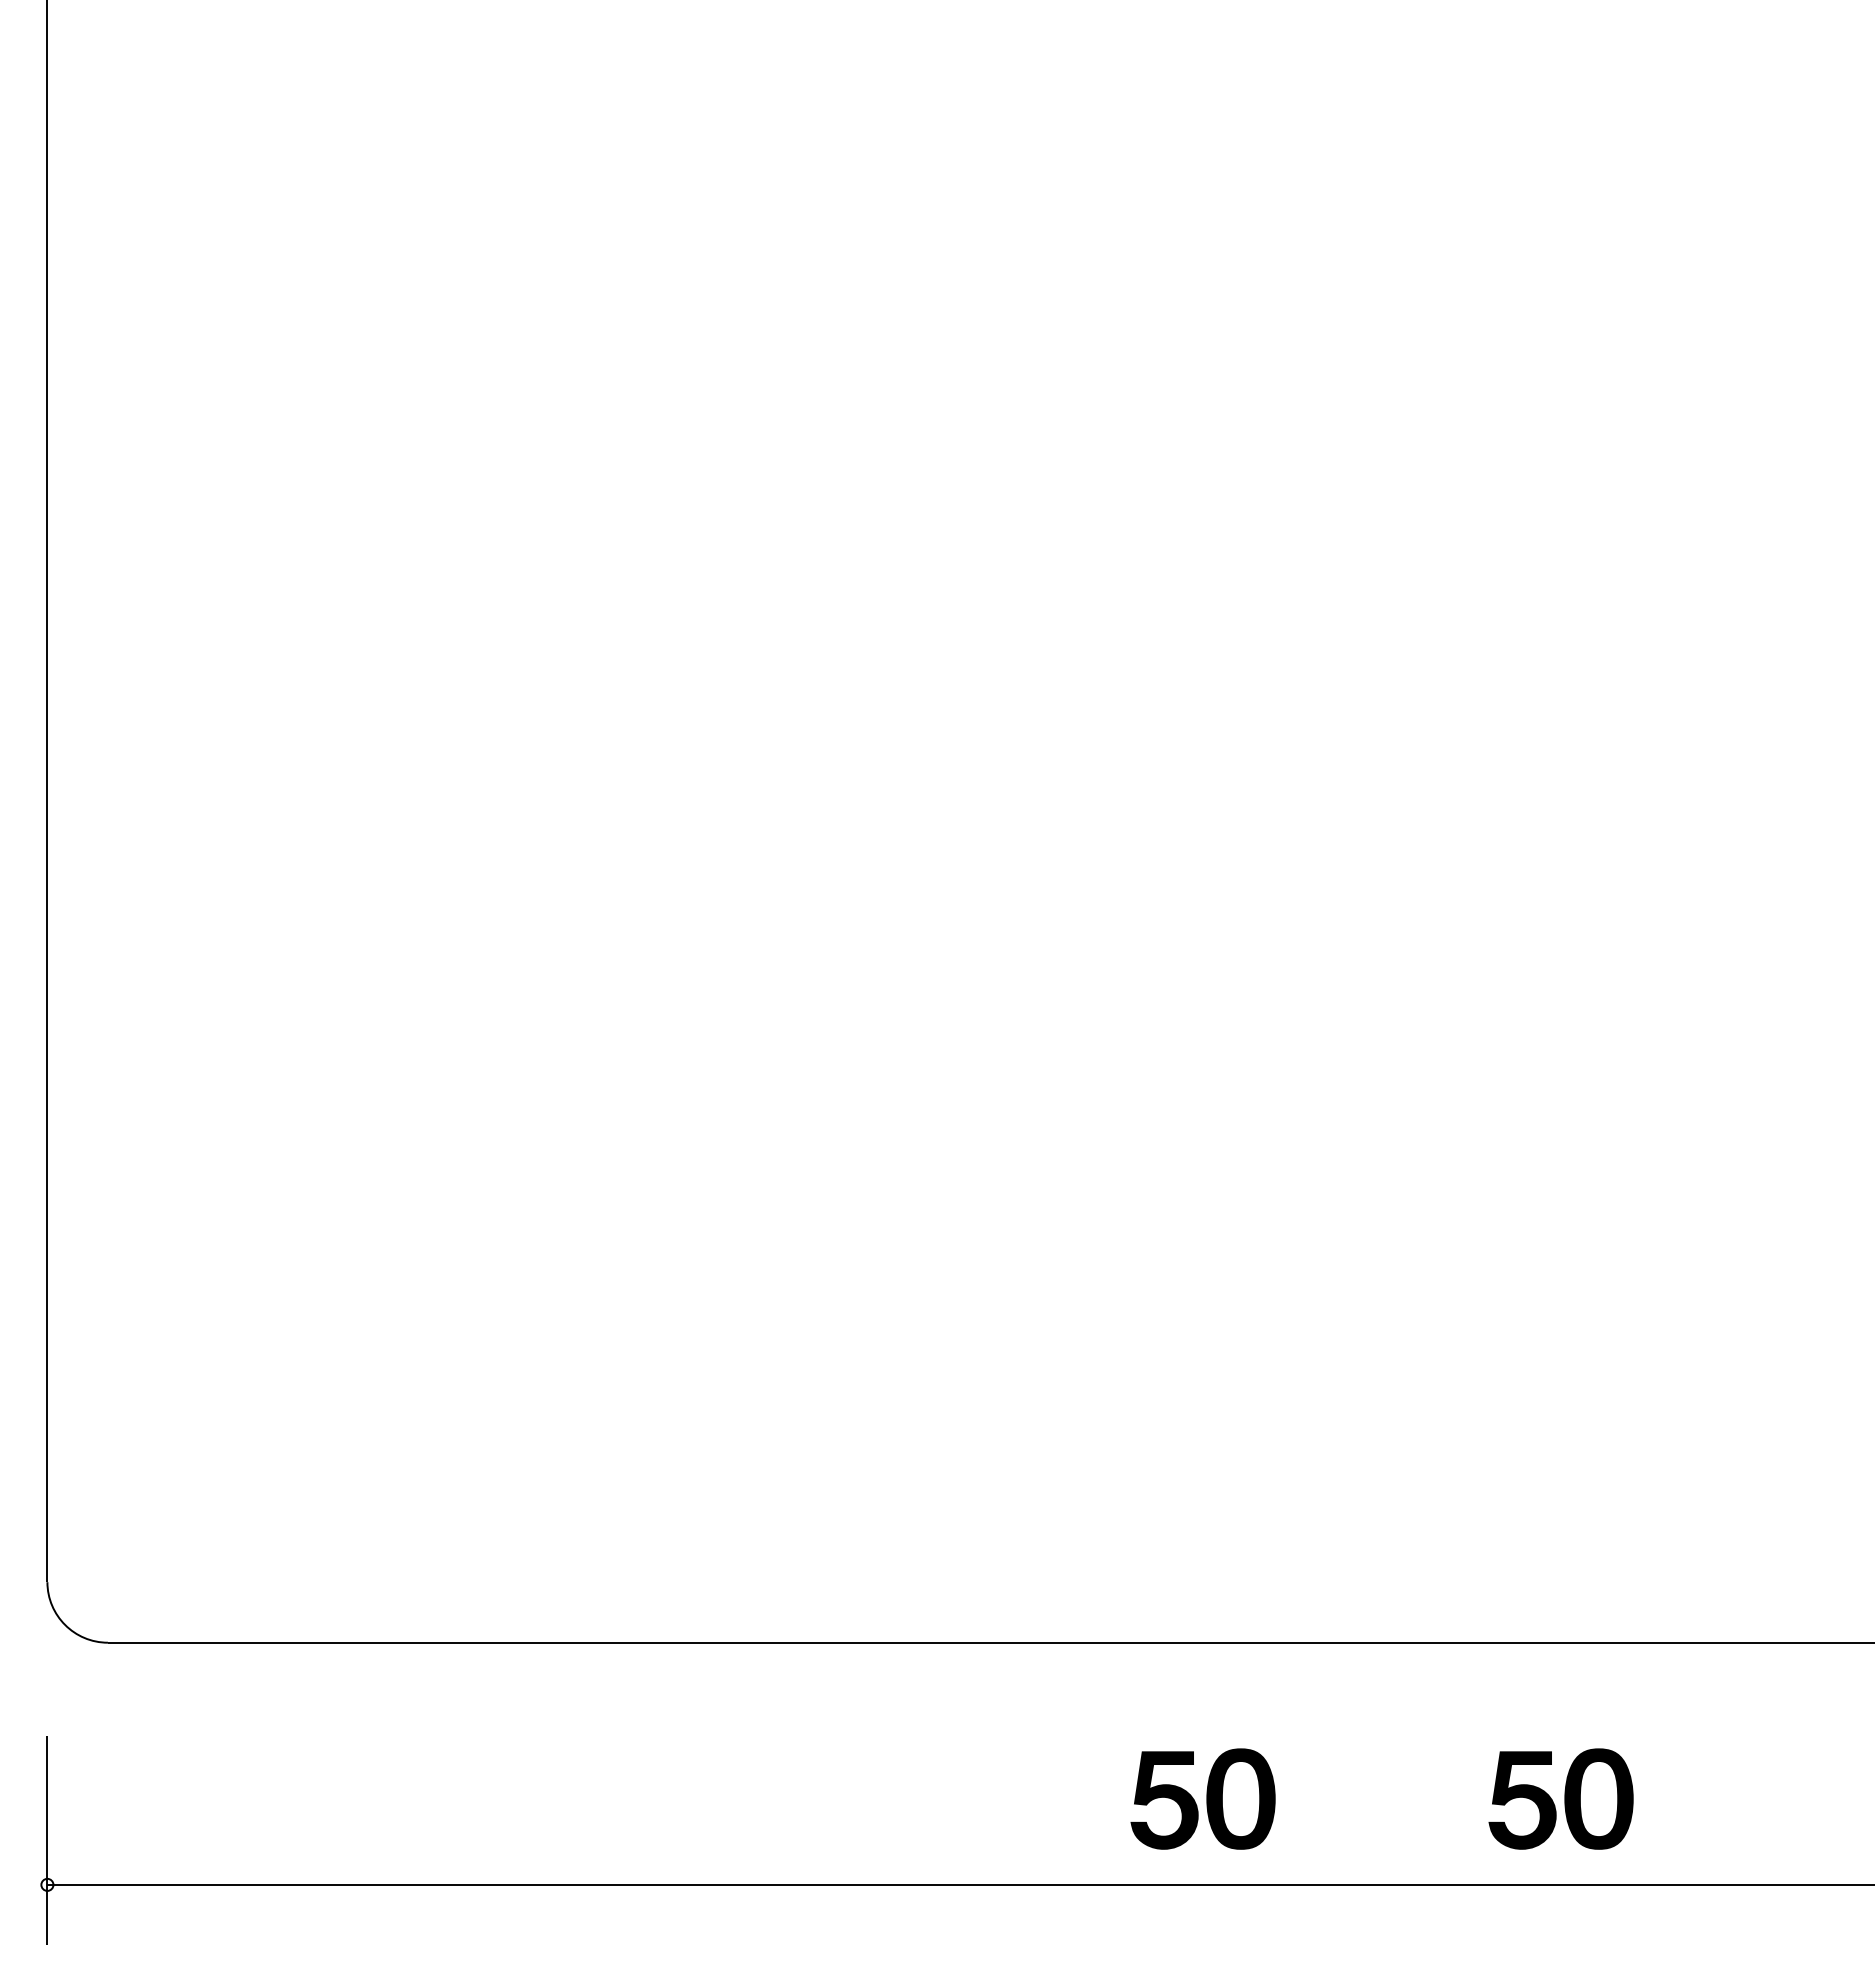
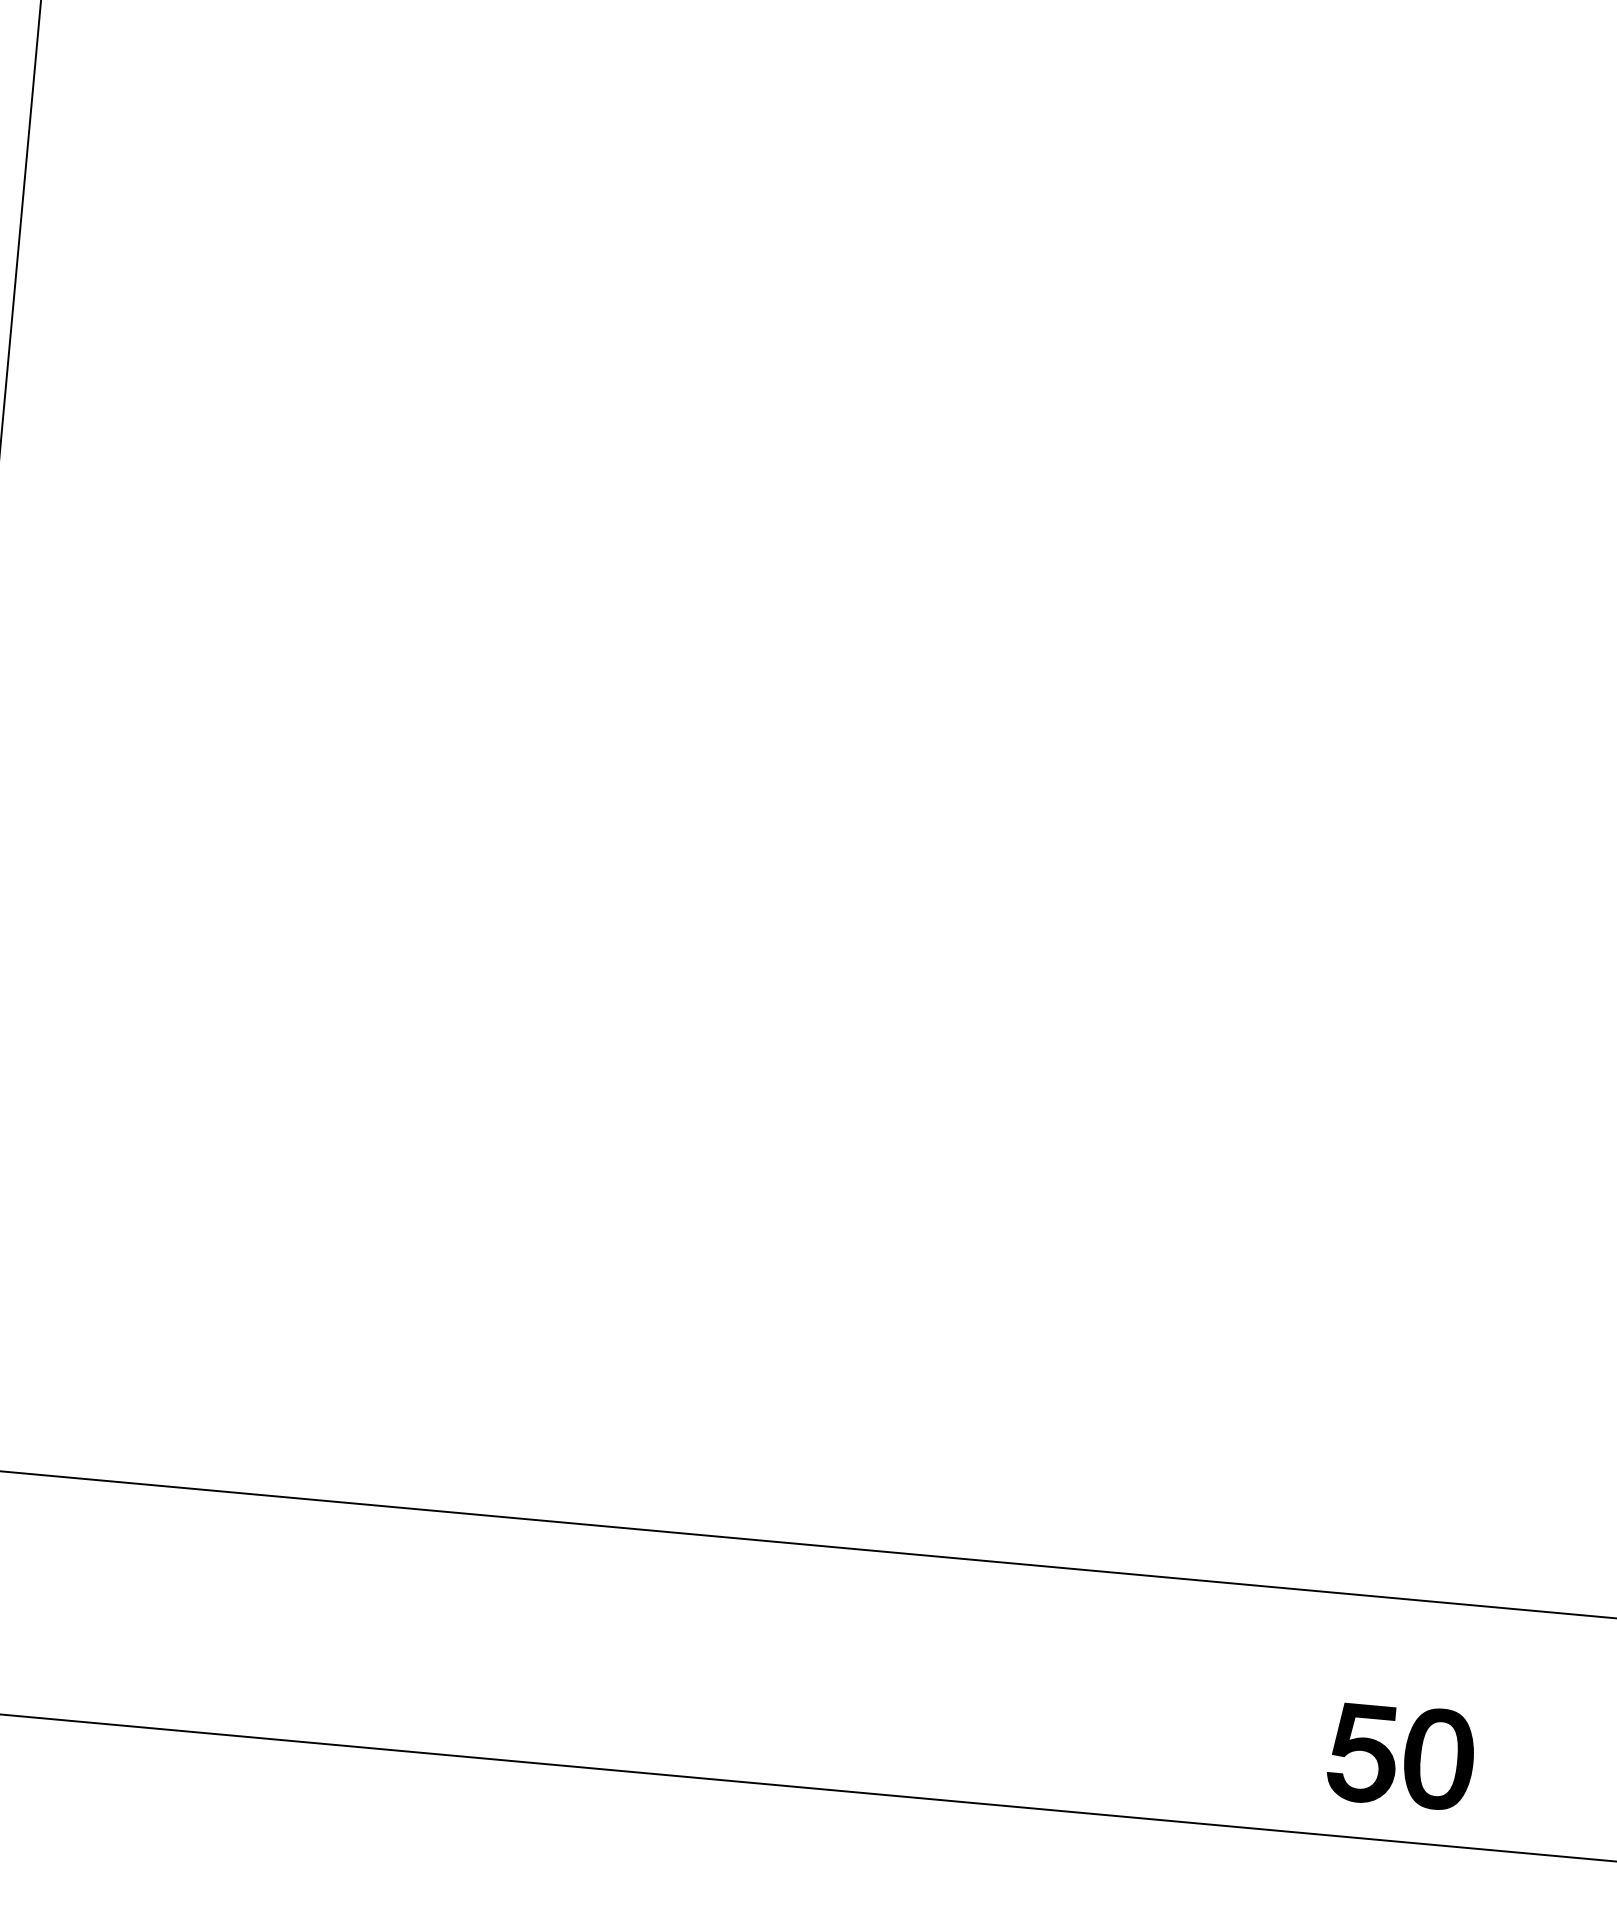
part: (1202, 1798) -> (1044, 1722), removed

